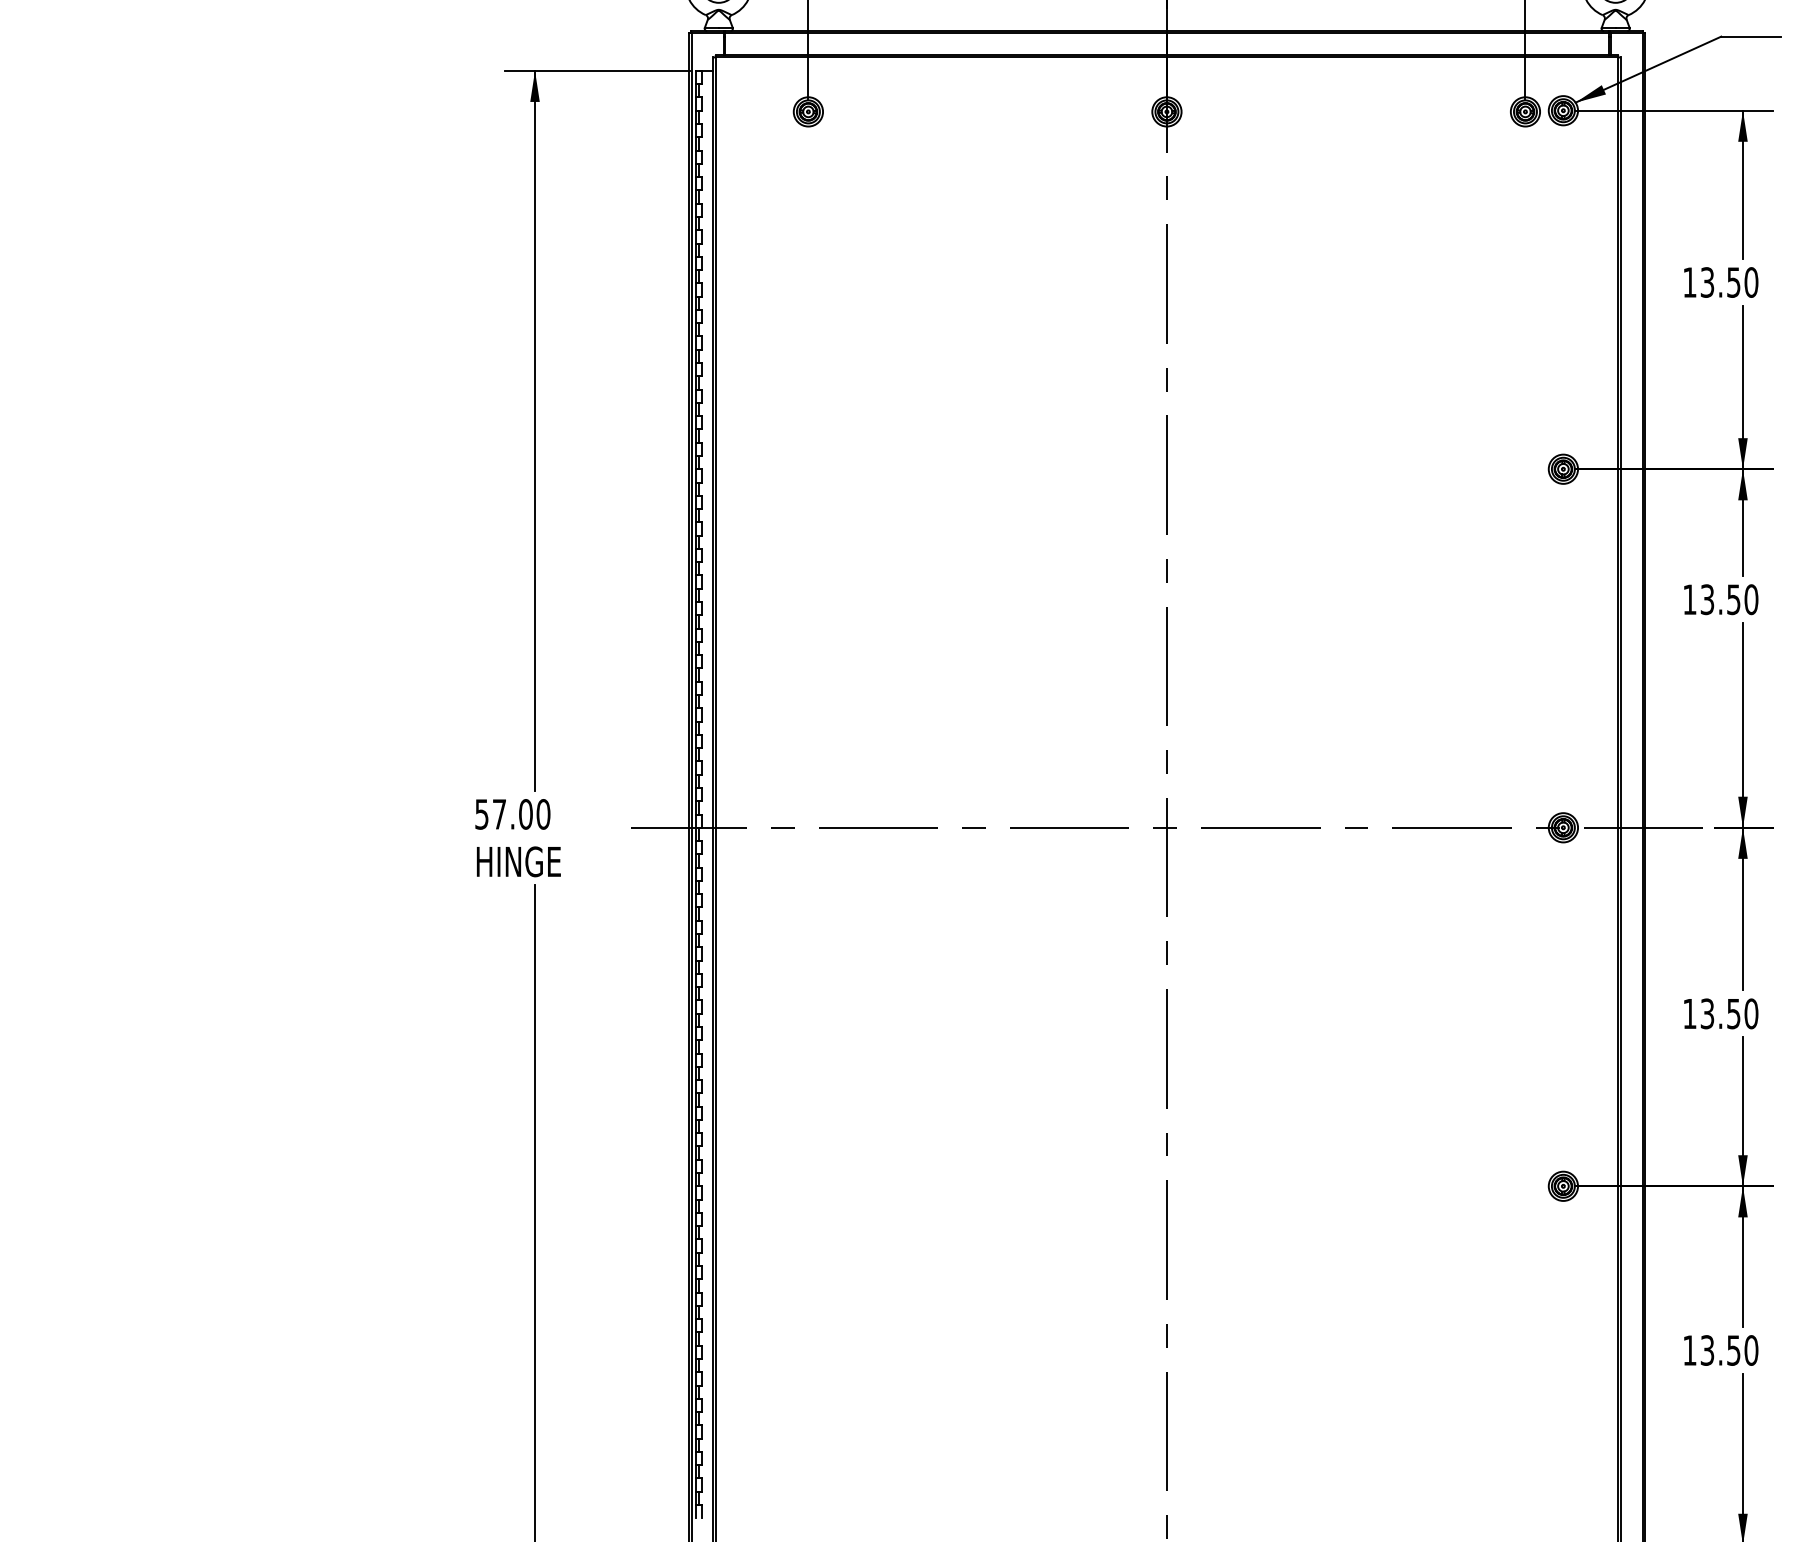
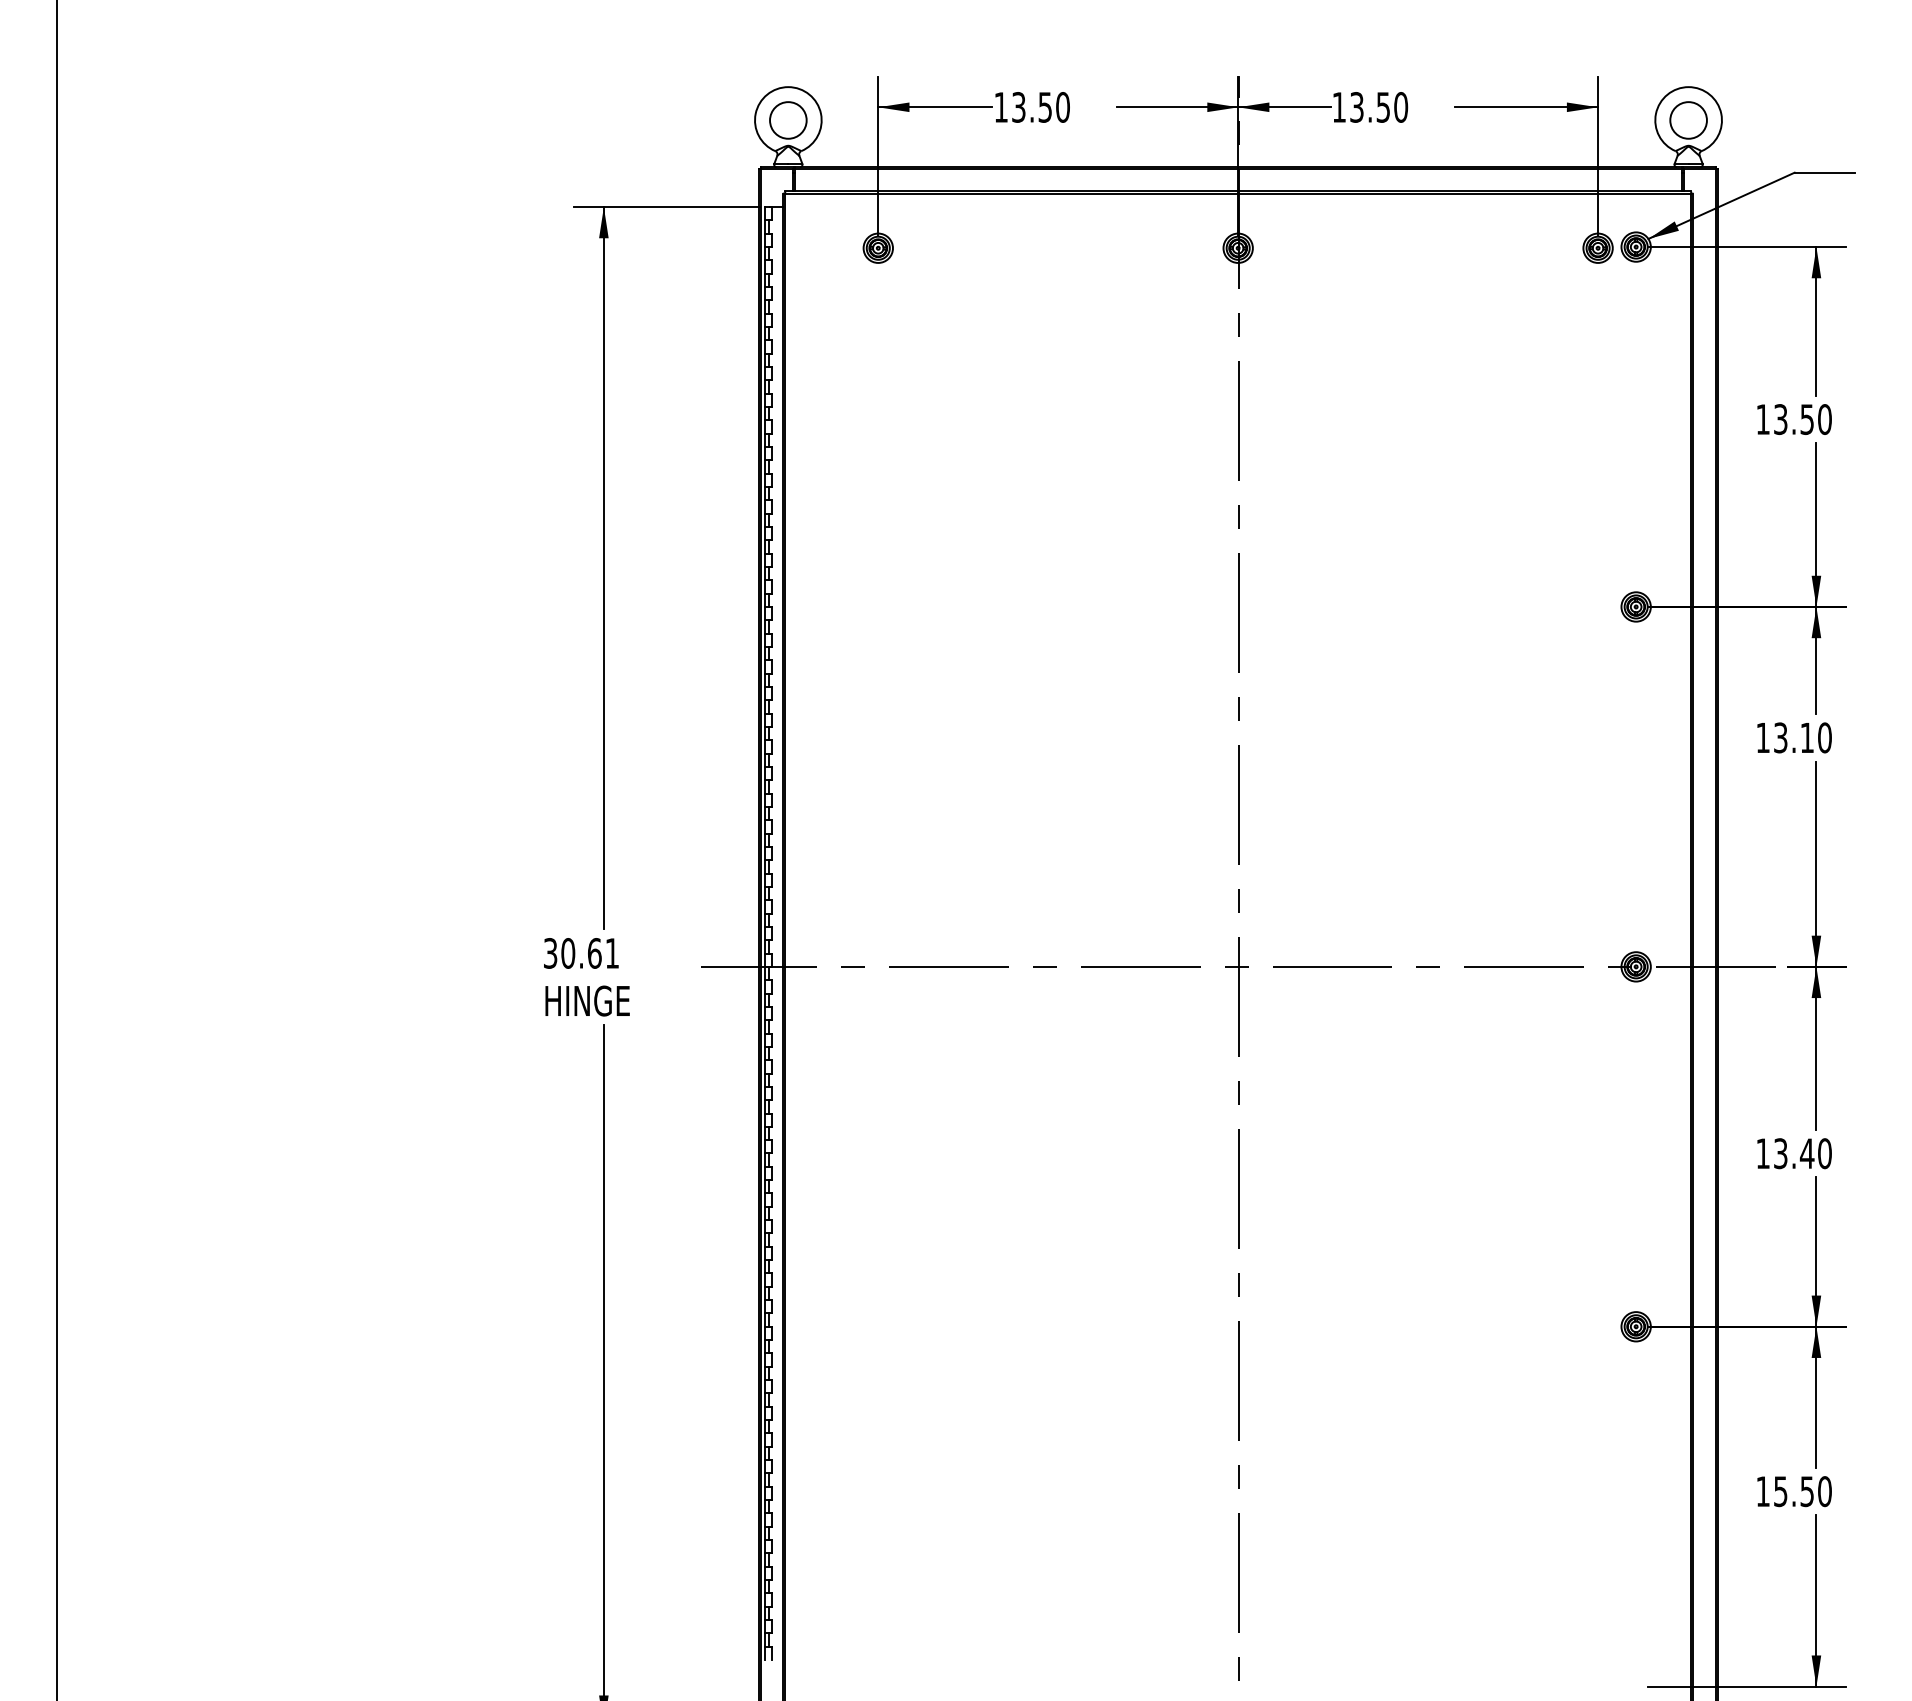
text: (1733, 600) -> (1806, 738), 13.50 -> 13.10
text: (512, 814) -> (581, 953), 57.00 -> 30.61
text: (1733, 1013) -> (1806, 1153), 13.50 -> 13.40
text: (1707, 1350) -> (1780, 1491), 13.50 -> 15.50

